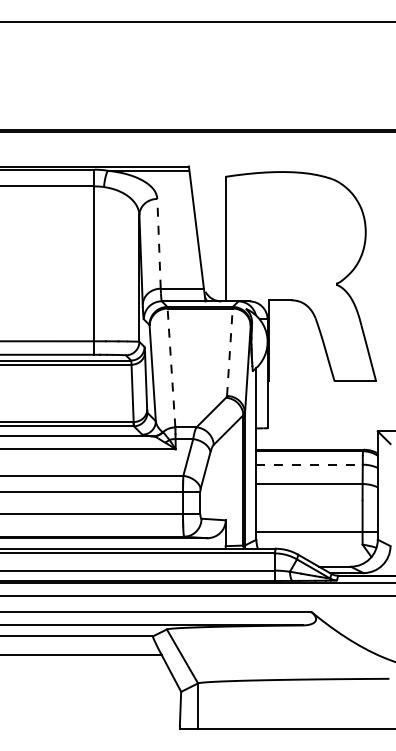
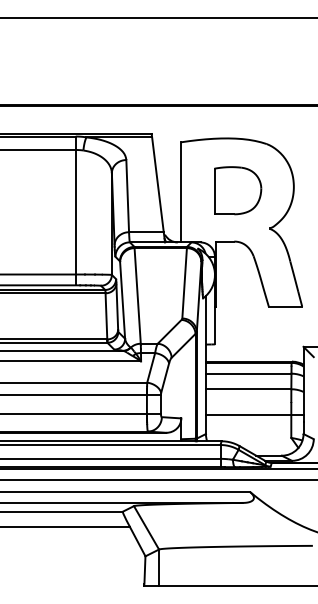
part: (296, 236) -> (238, 190), added
line: (158, 243) -> (127, 195), dashed -> solid
line: (229, 351) -> (184, 282), dashed -> solid
line: (171, 367) -> (137, 295), dashed -> solid
line: (309, 464) -> (248, 373), dashed -> solid
line: (316, 531) -> (254, 414), moved

